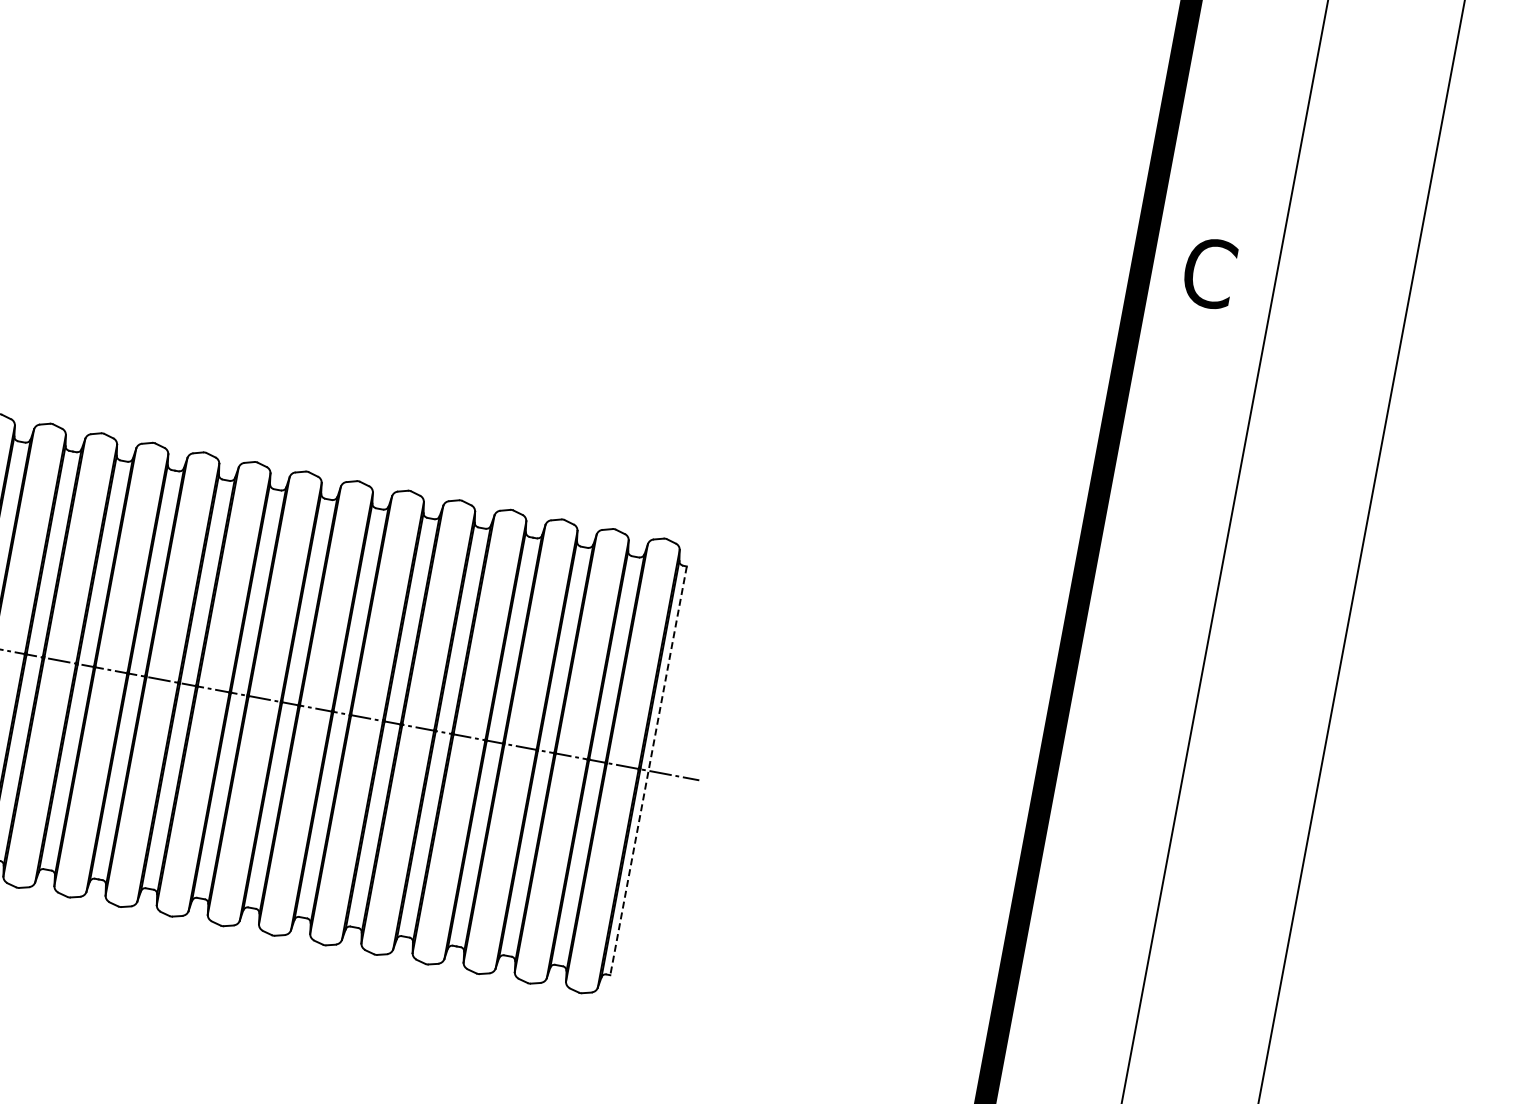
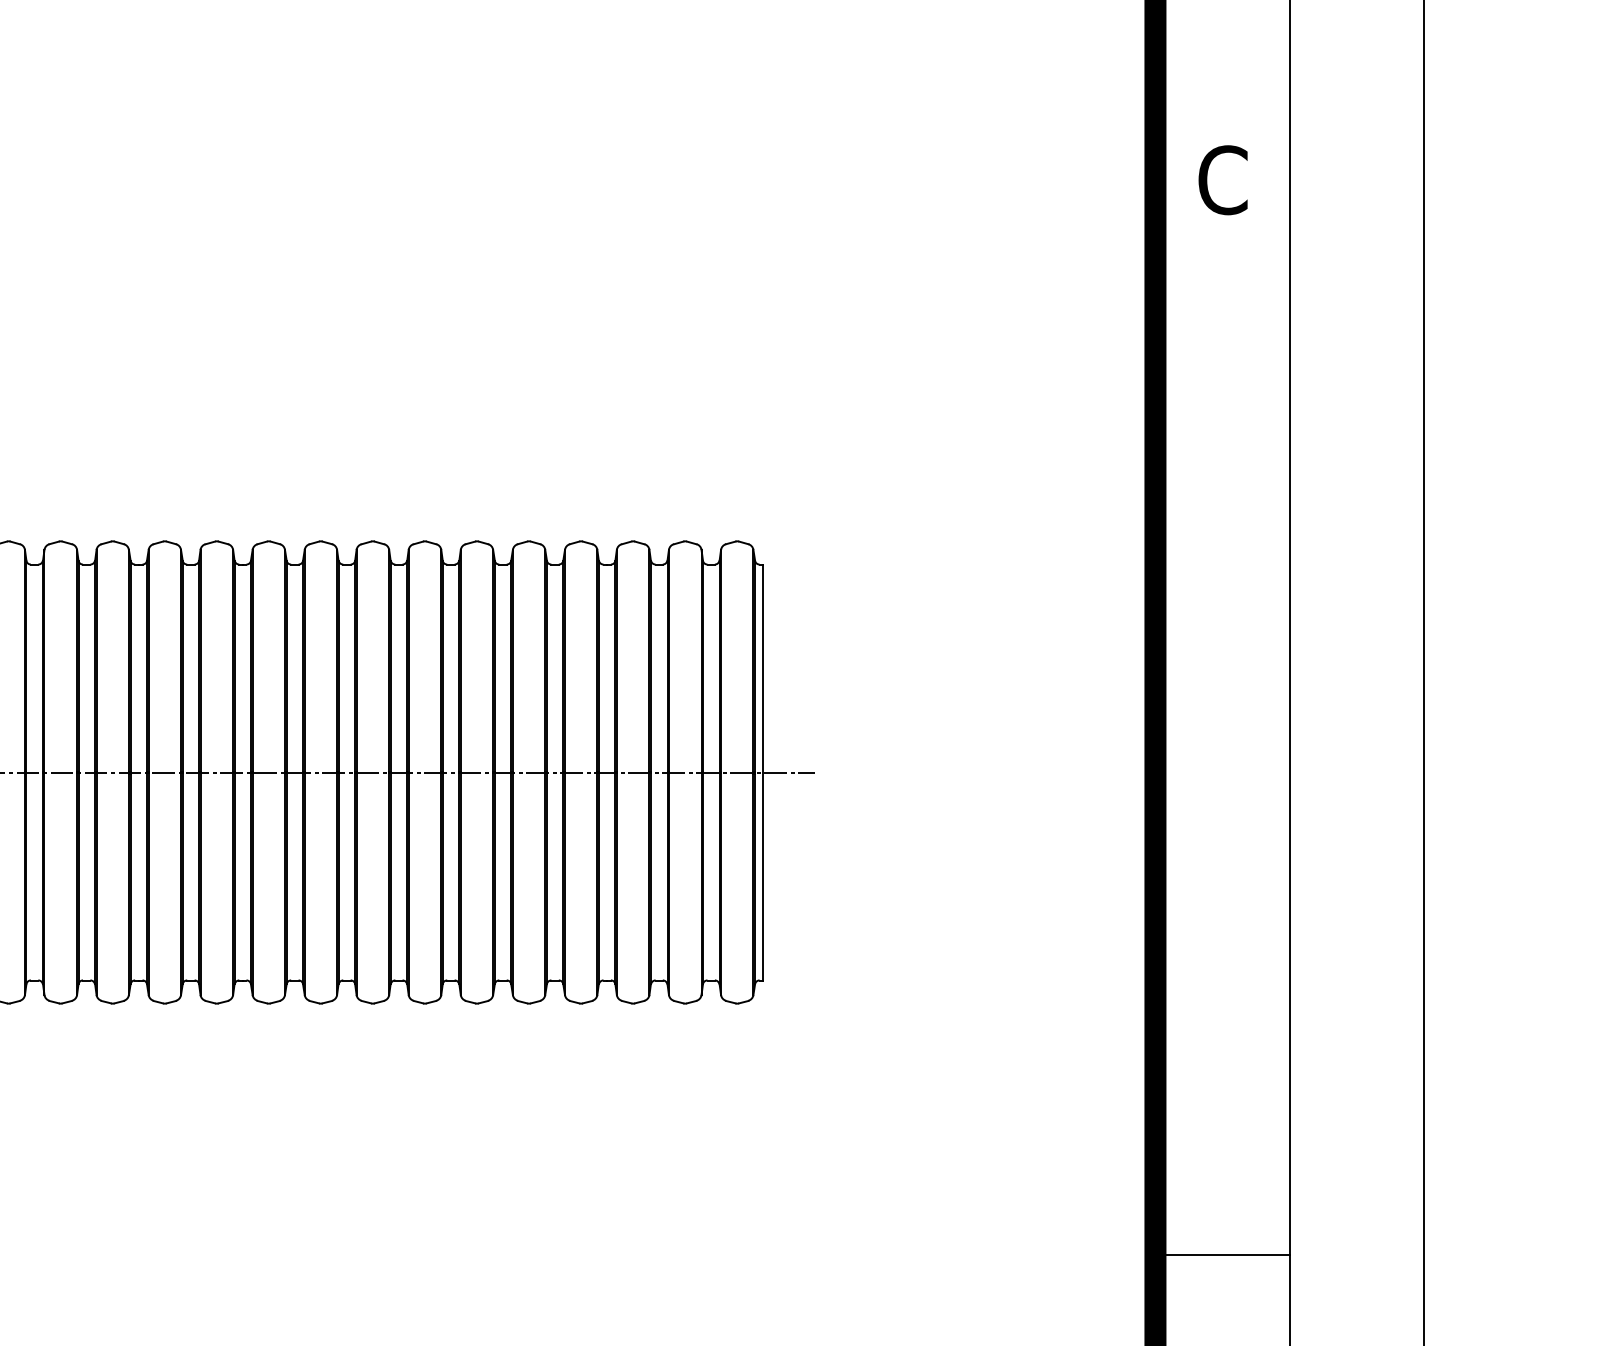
line: (648, 770) -> (763, 772), dashed -> solid

